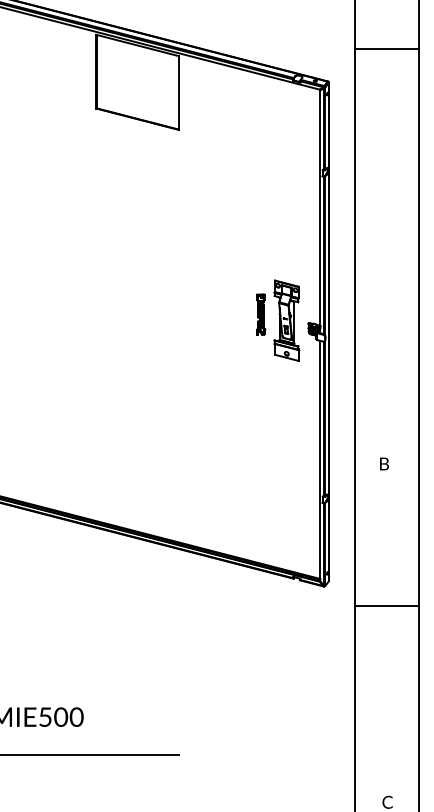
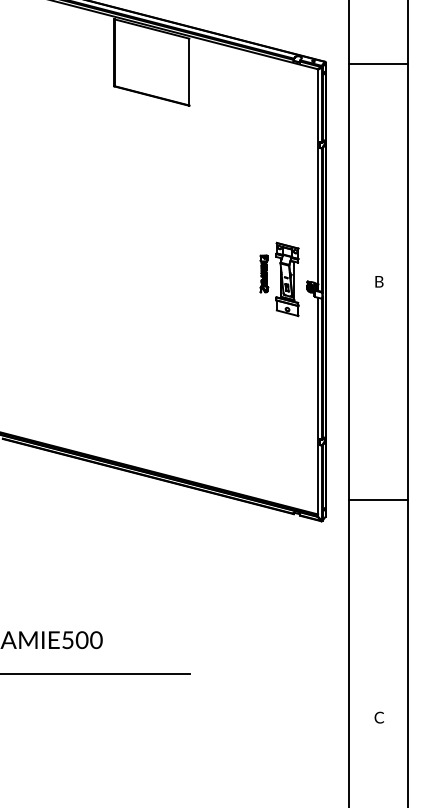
line: (386, 48) -> (378, 63), moved
text: (384, 463) -> (379, 281), moved
line: (386, 605) -> (378, 499), moved

